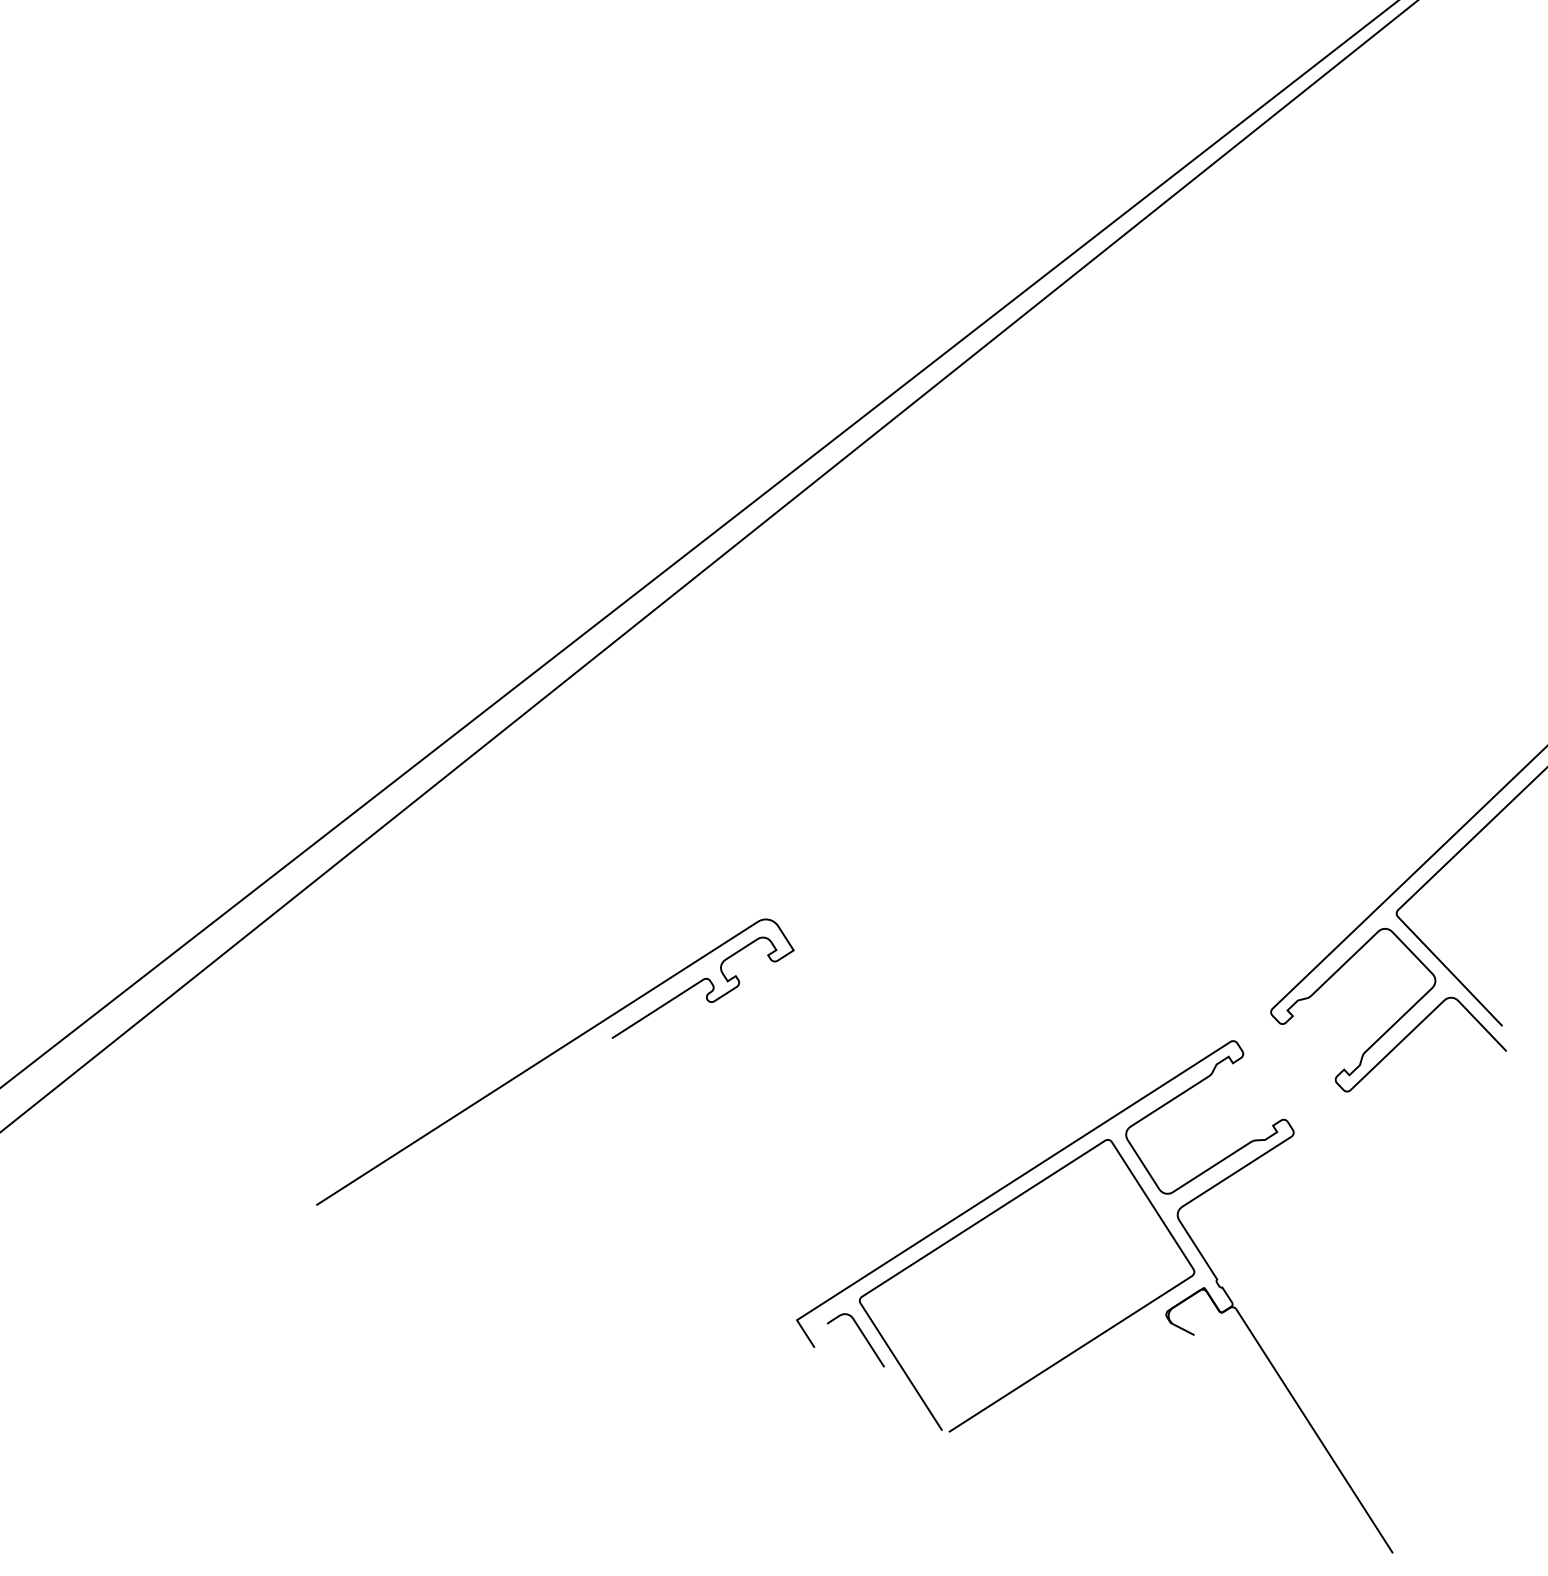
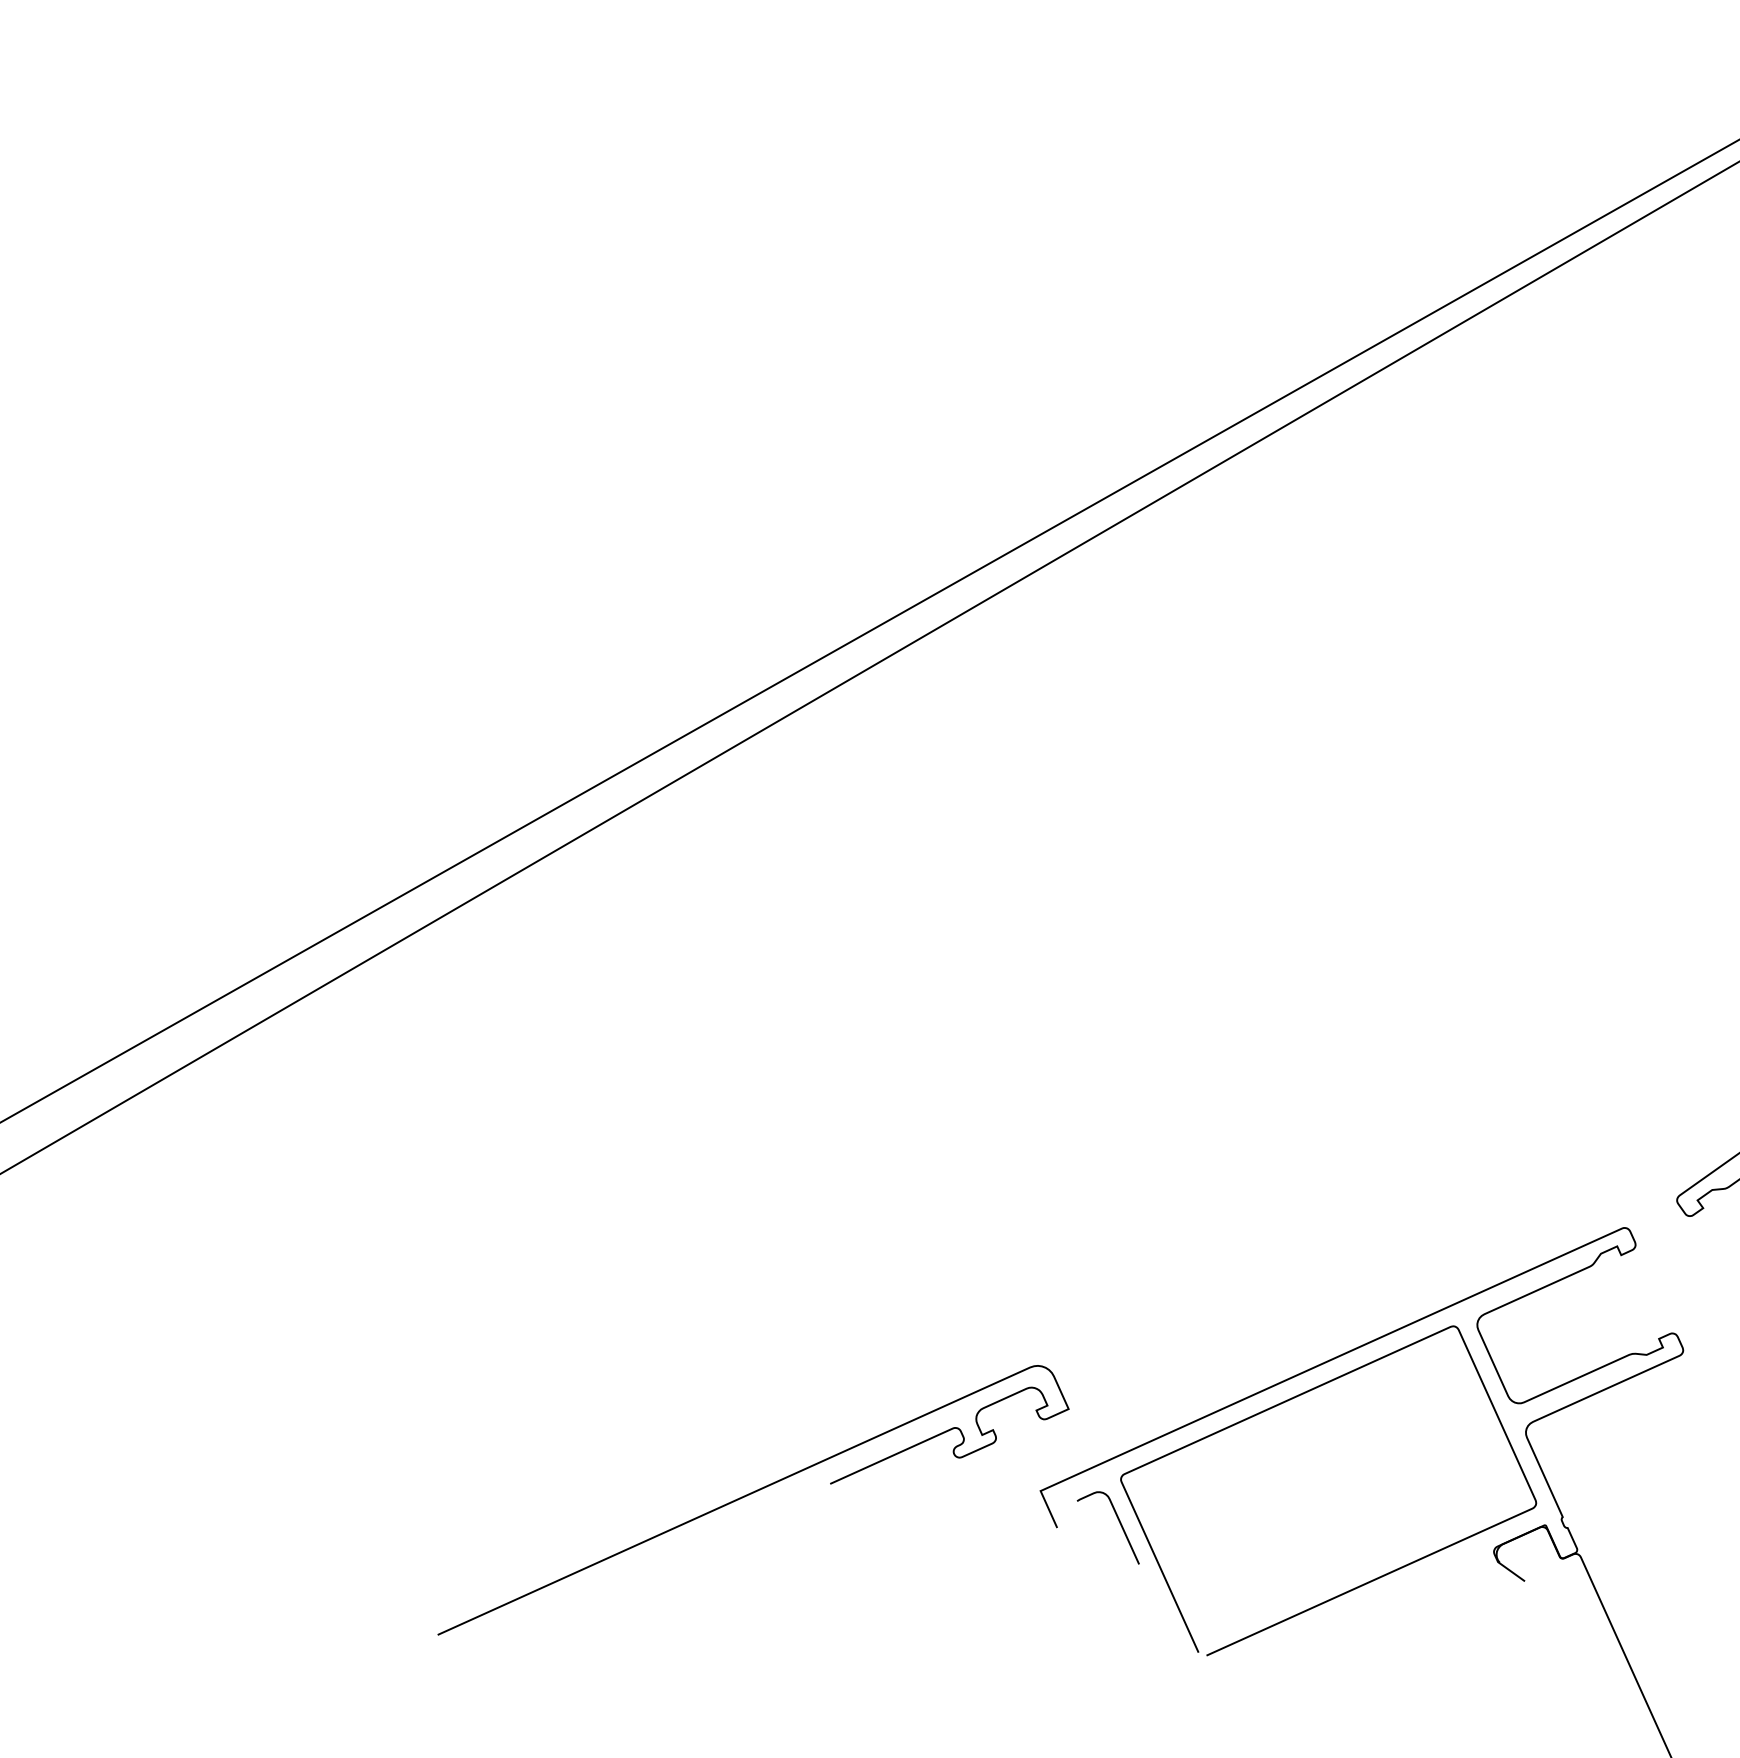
curve: (550, 1056) -> (751, 1495), moved

